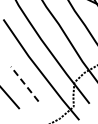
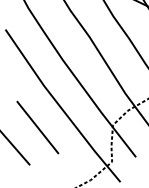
line: (24, 83) -> (37, 126), dashed -> solid

